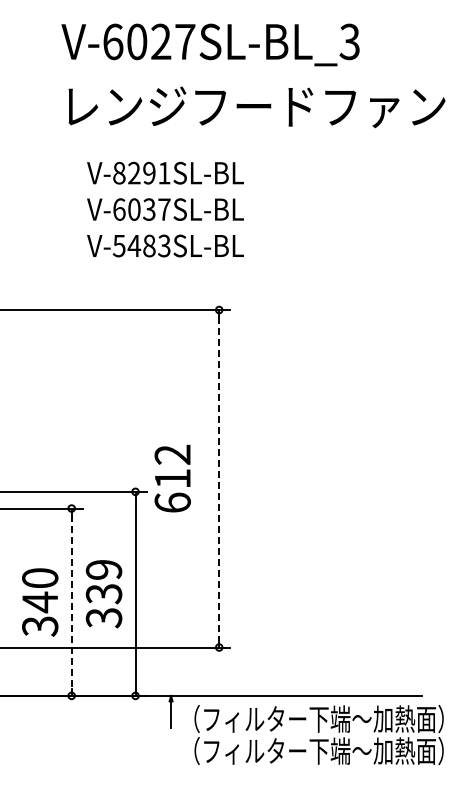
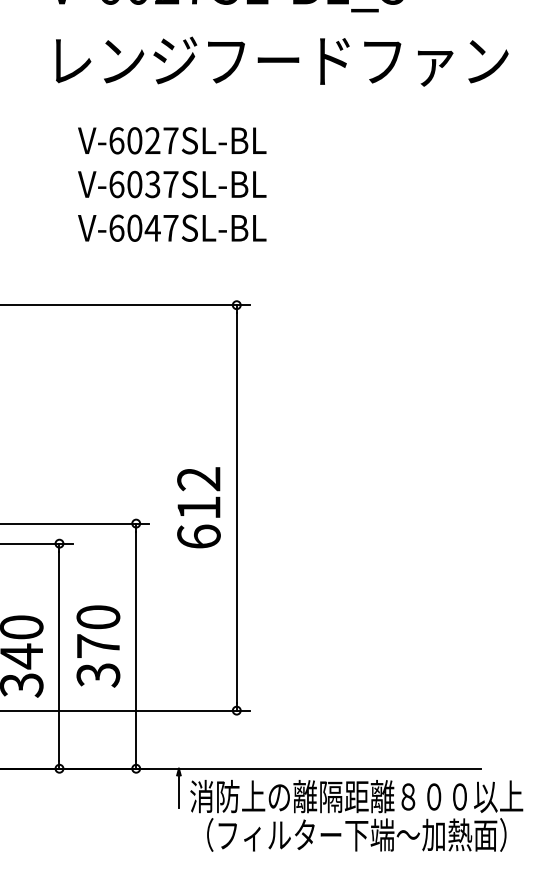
text: (141, 172) -> (143, 139), V-8291SL-BL -> V-6027SL-BL
text: (141, 245) -> (143, 227), V-5483SL-BL -> V-6047SL-BL
text: (172, 478) -> (198, 507), moved
line: (219, 479) -> (237, 508), dashed -> solid
text: (103, 582) -> (97, 632), 339 -> 370
line: (71, 602) -> (59, 656), dashed -> solid
text: (318, 719) -> (356, 797), （フィルター下端～加熱面） -> 消防上の離隔距離８００以上

